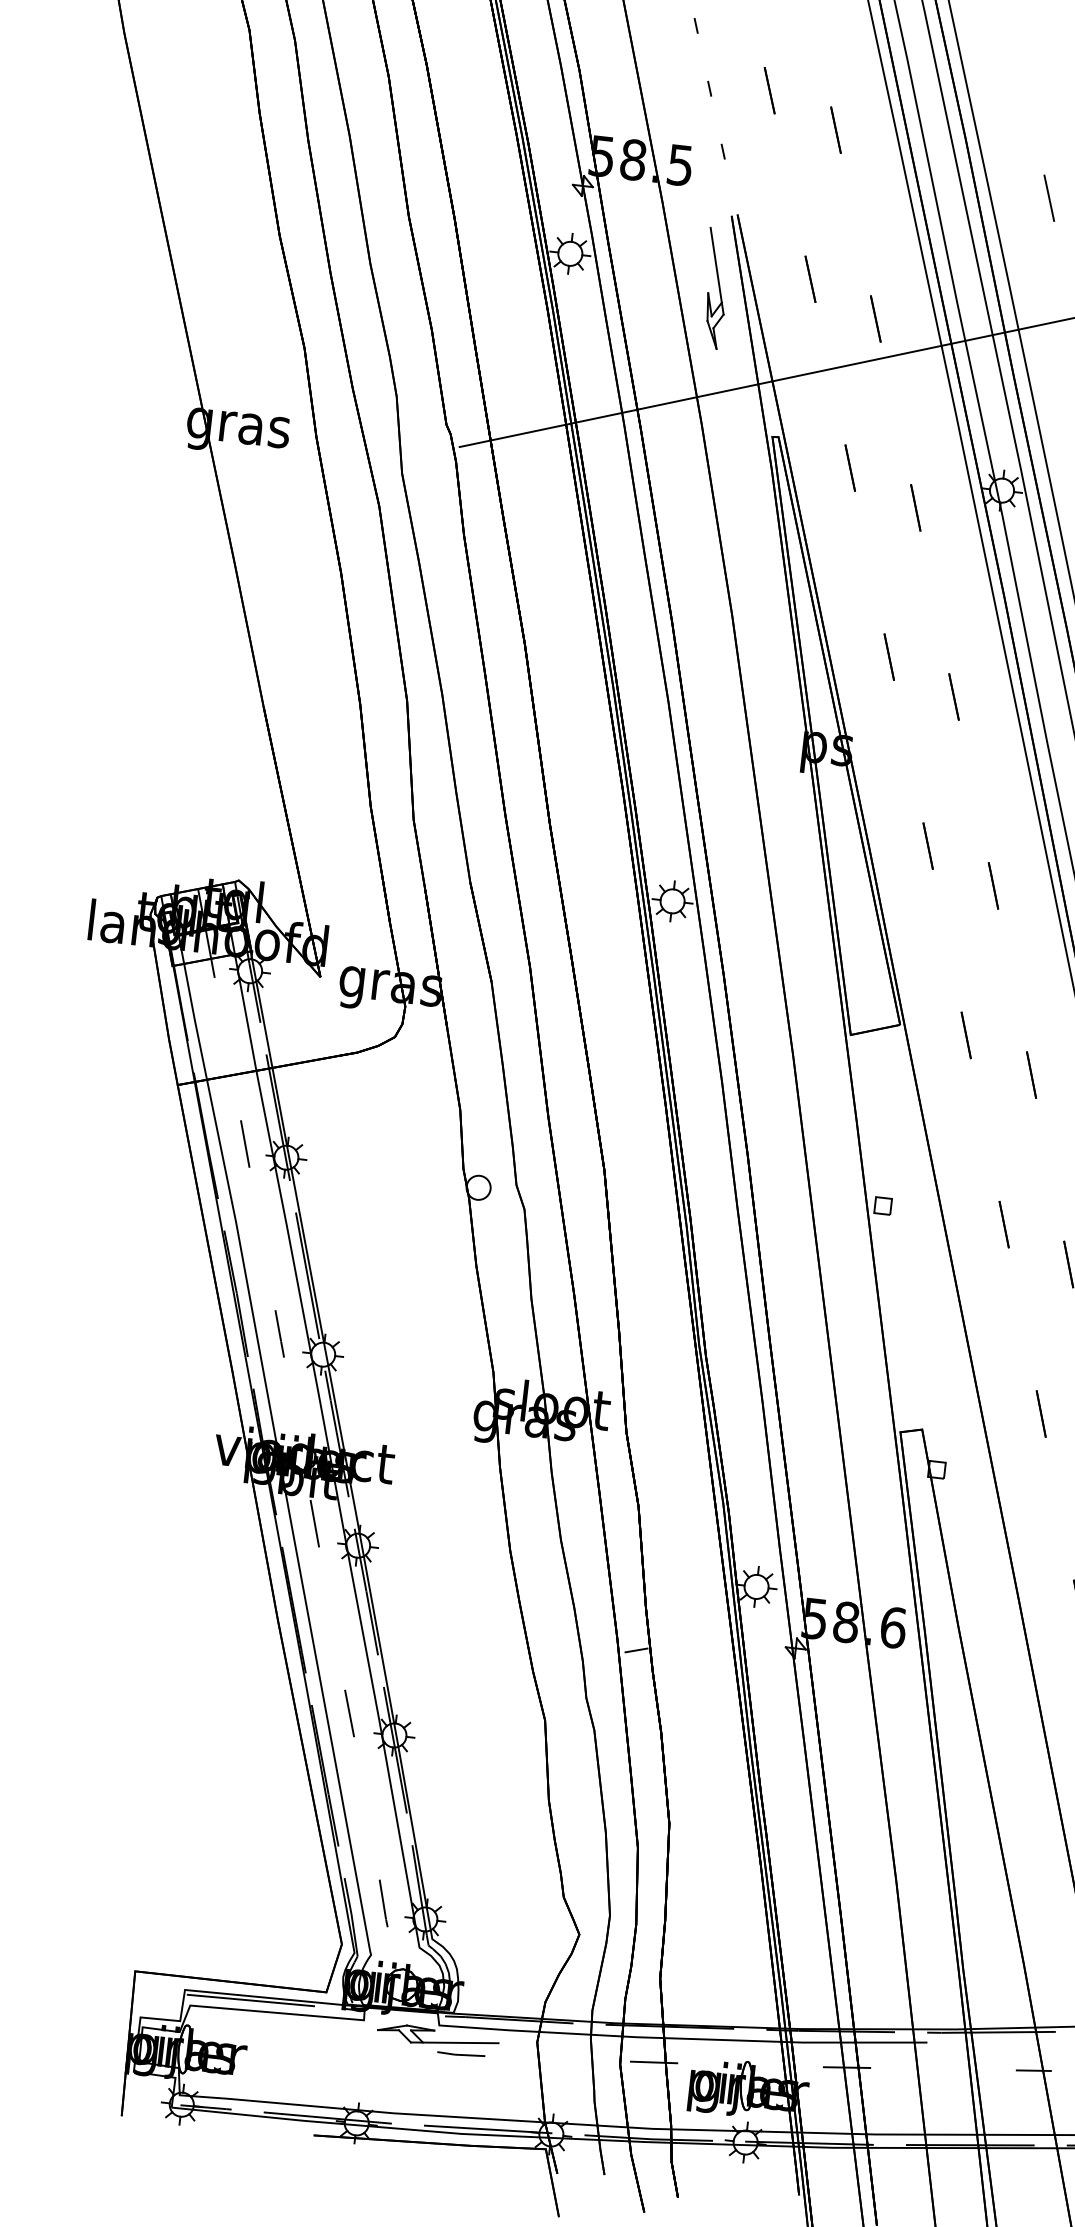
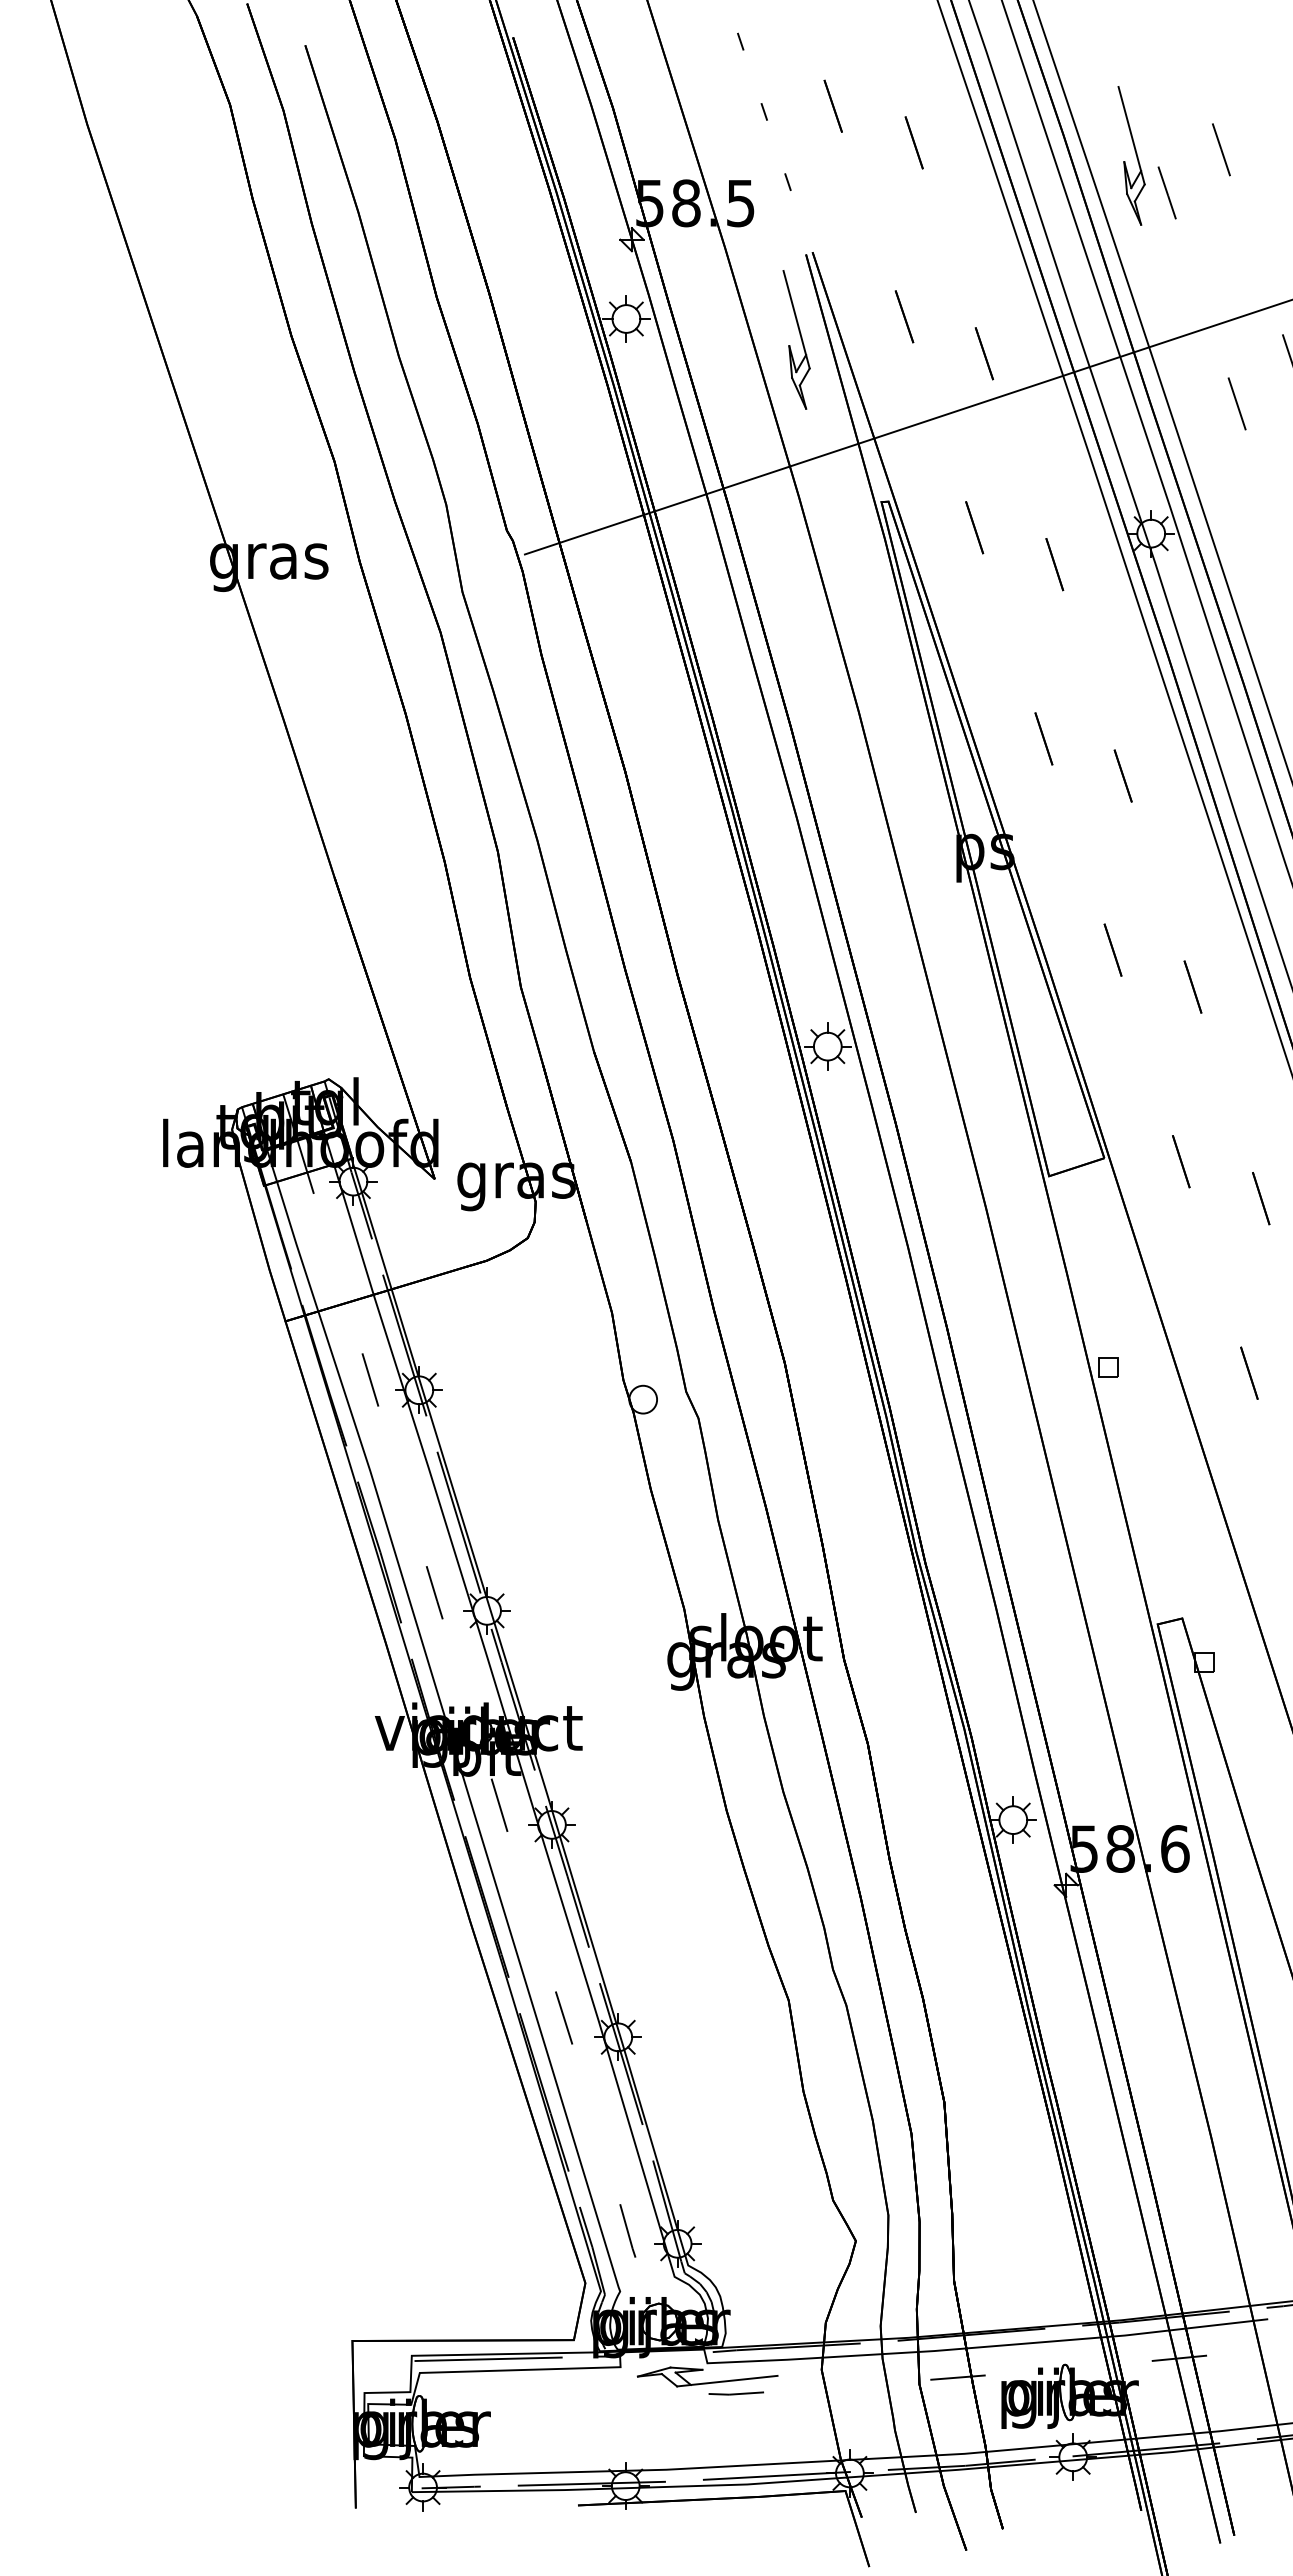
part: (1022, 162) -> (1131, 155), added
line: (635, 1650) -> (883, 1908), removed

